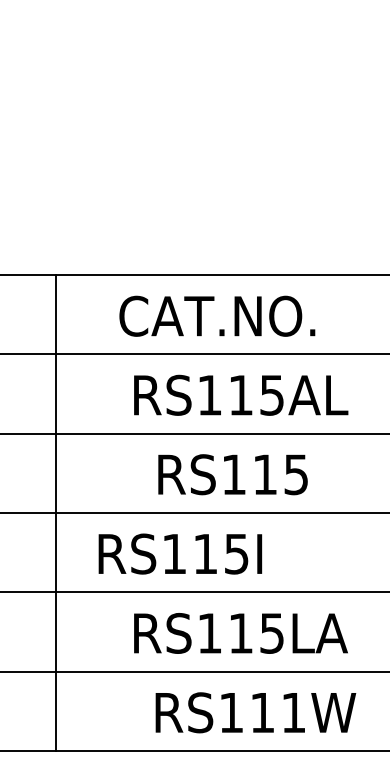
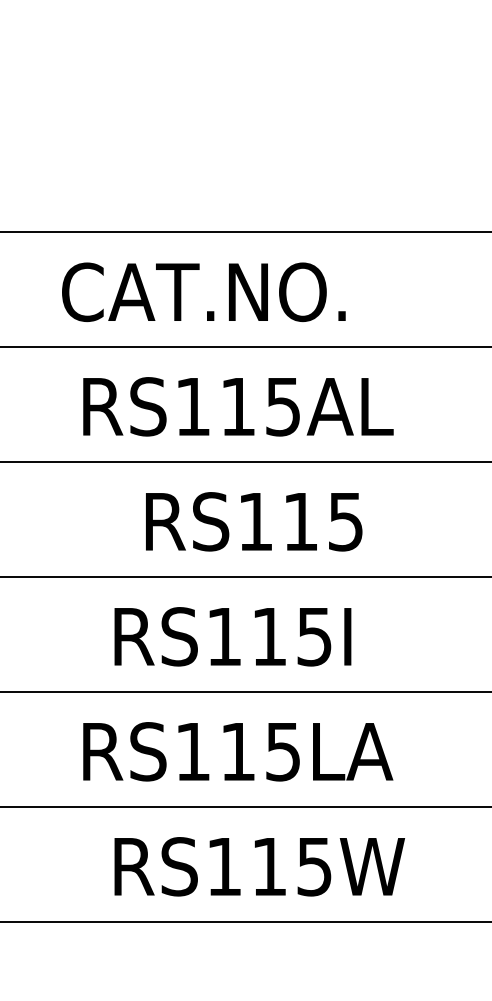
text: (232, 474) -> (253, 521), moved
text: (180, 553) -> (233, 635), moved
text: (293, 713) -> (314, 867), RS111W -> RS115W

